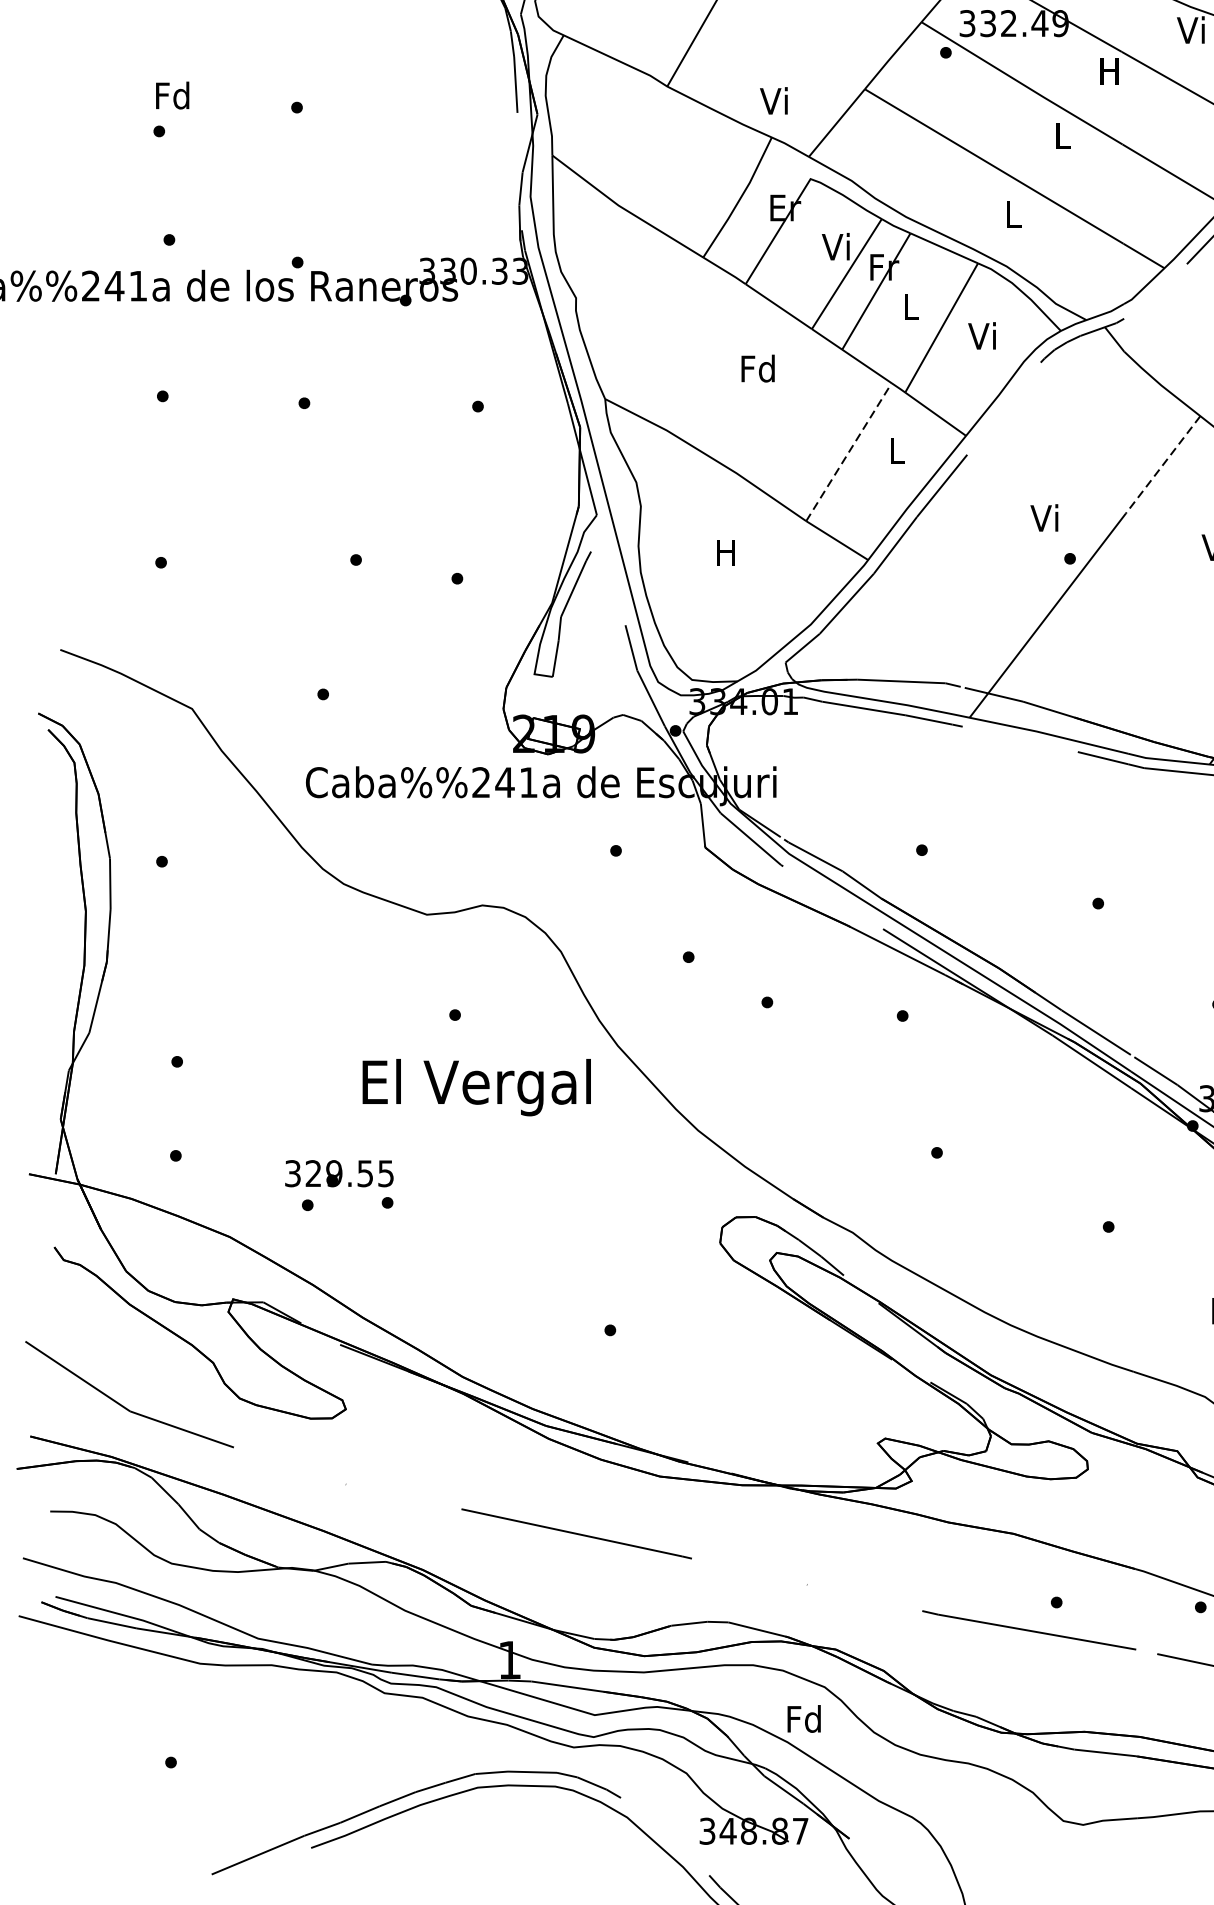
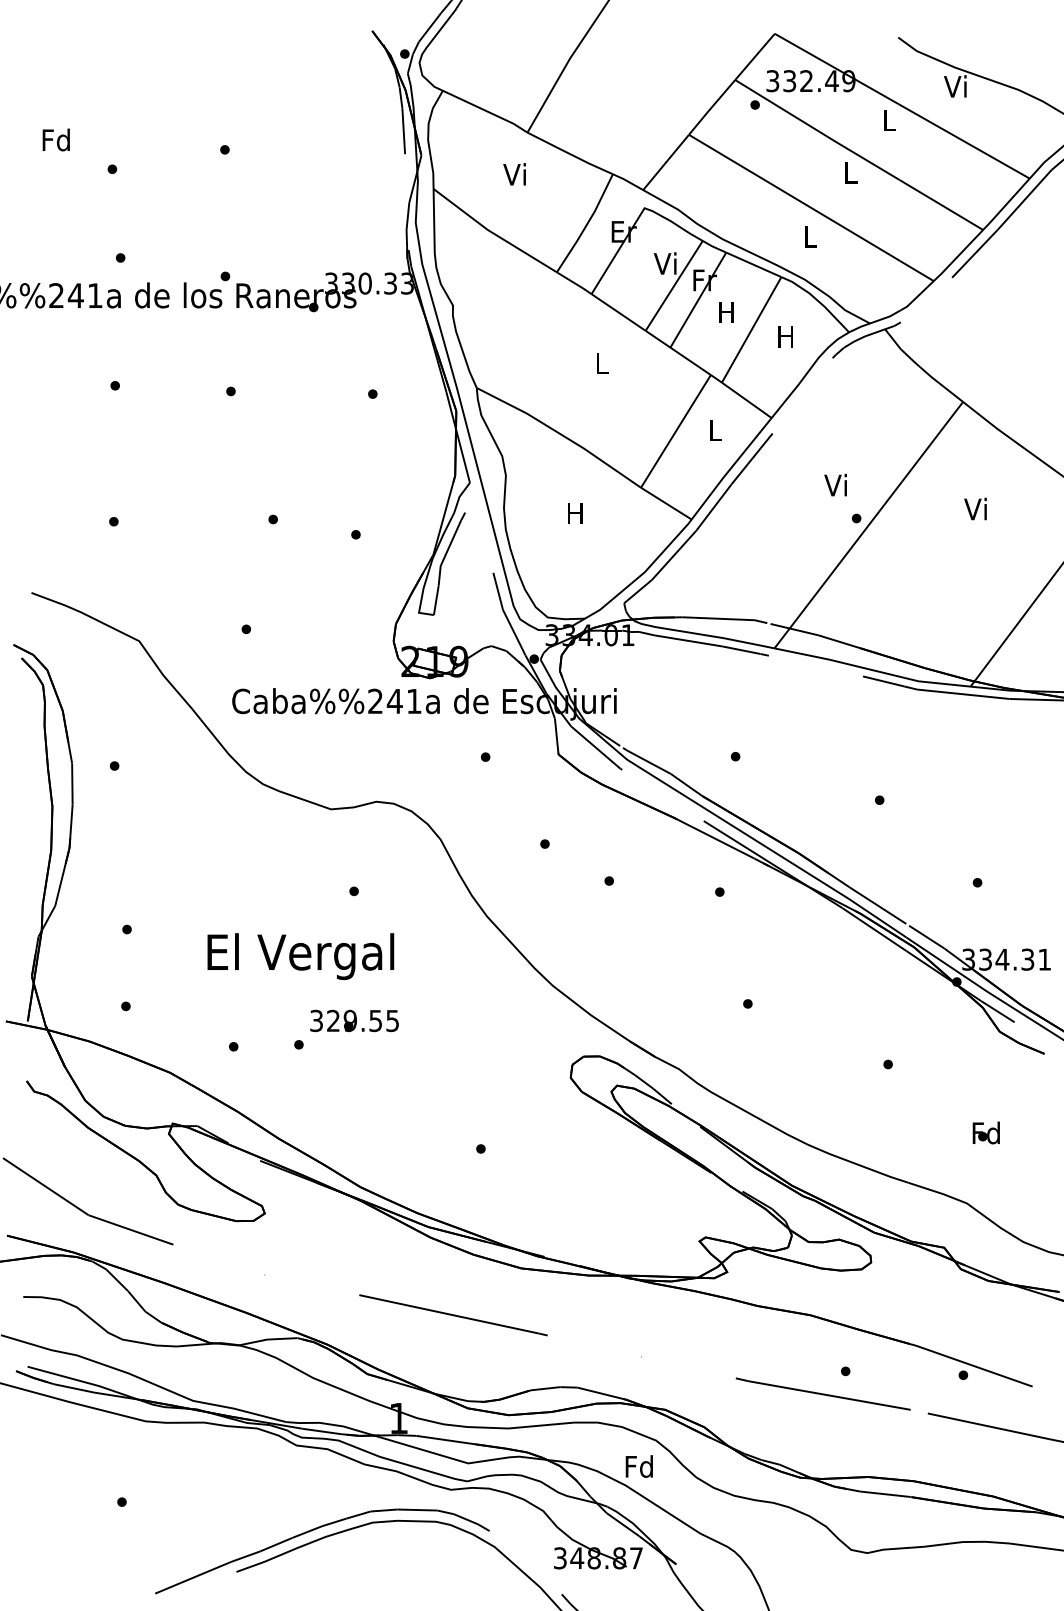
text: (1109, 71) -> (888, 120), H -> L
text: (171, 94) -> (55, 139), moved
text: (773, 101) -> (514, 174), moved
text: (910, 306) -> (726, 312), L -> H
text: (981, 336) -> (784, 336), Vi -> H
text: (757, 367) -> (601, 362), Fd -> L
line: (849, 451) -> (676, 430), dashed -> solid
line: (1162, 465) -> (932, 442), dashed -> solid
text: (476, 1087) -> (300, 956), moved
text: (339, 1173) -> (354, 1020), moved

